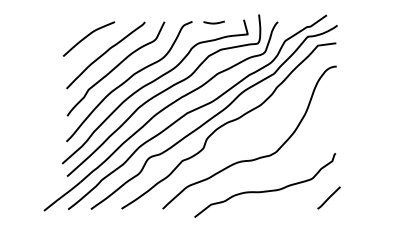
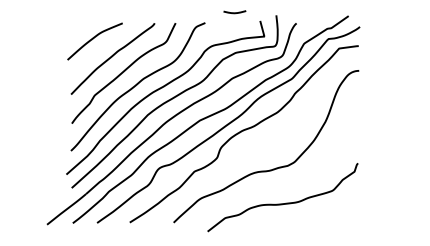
curve: (213, 22) -> (234, 12), moved
line: (328, 197) -> (350, 210), removed

